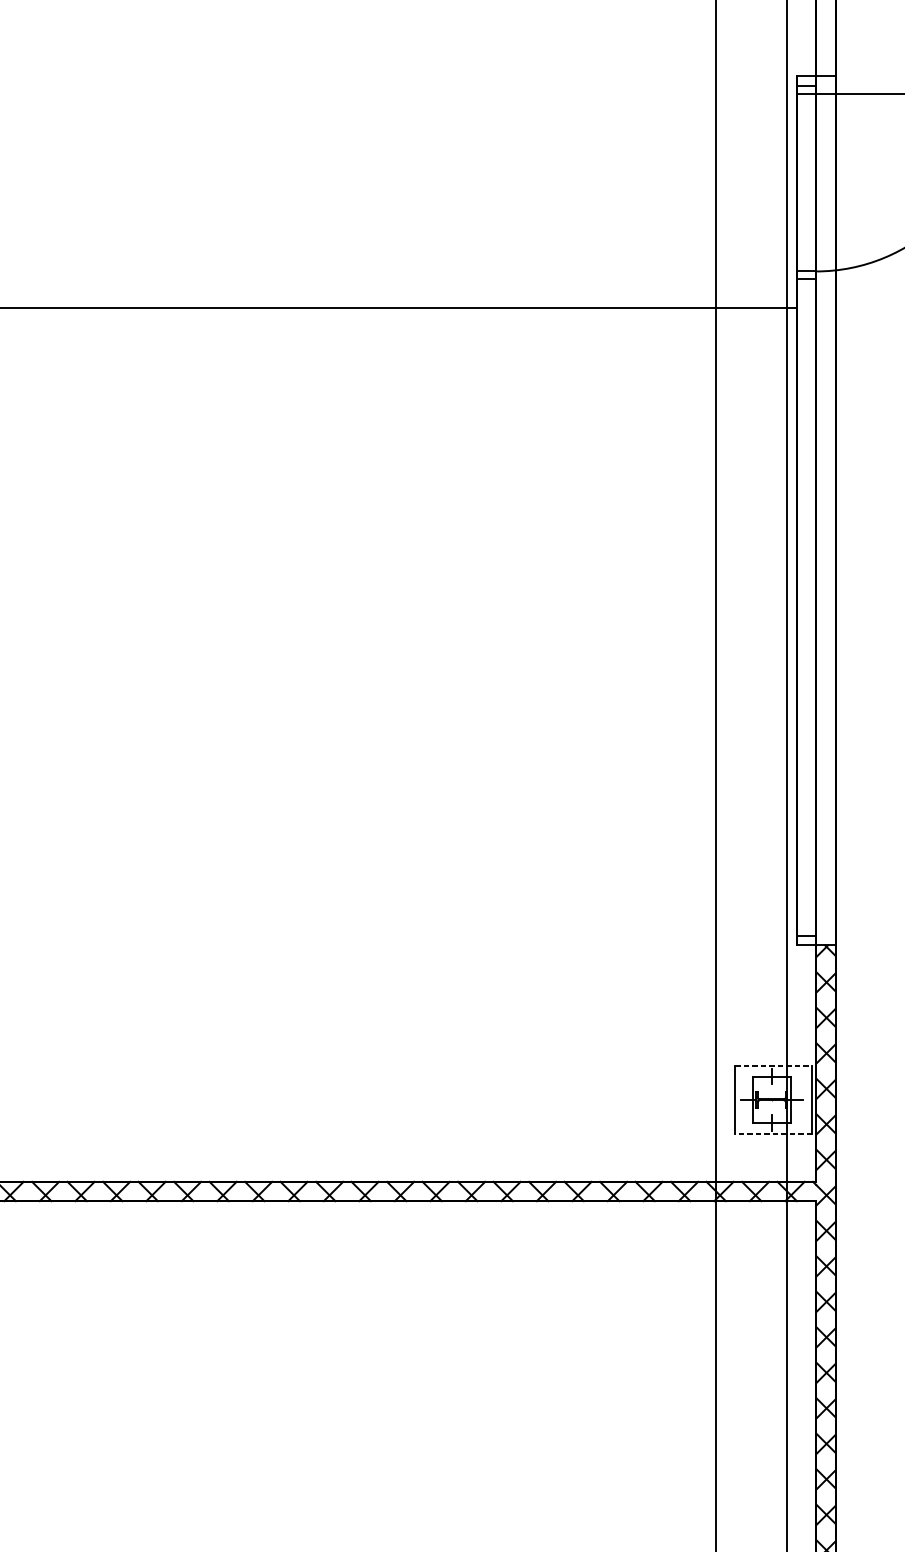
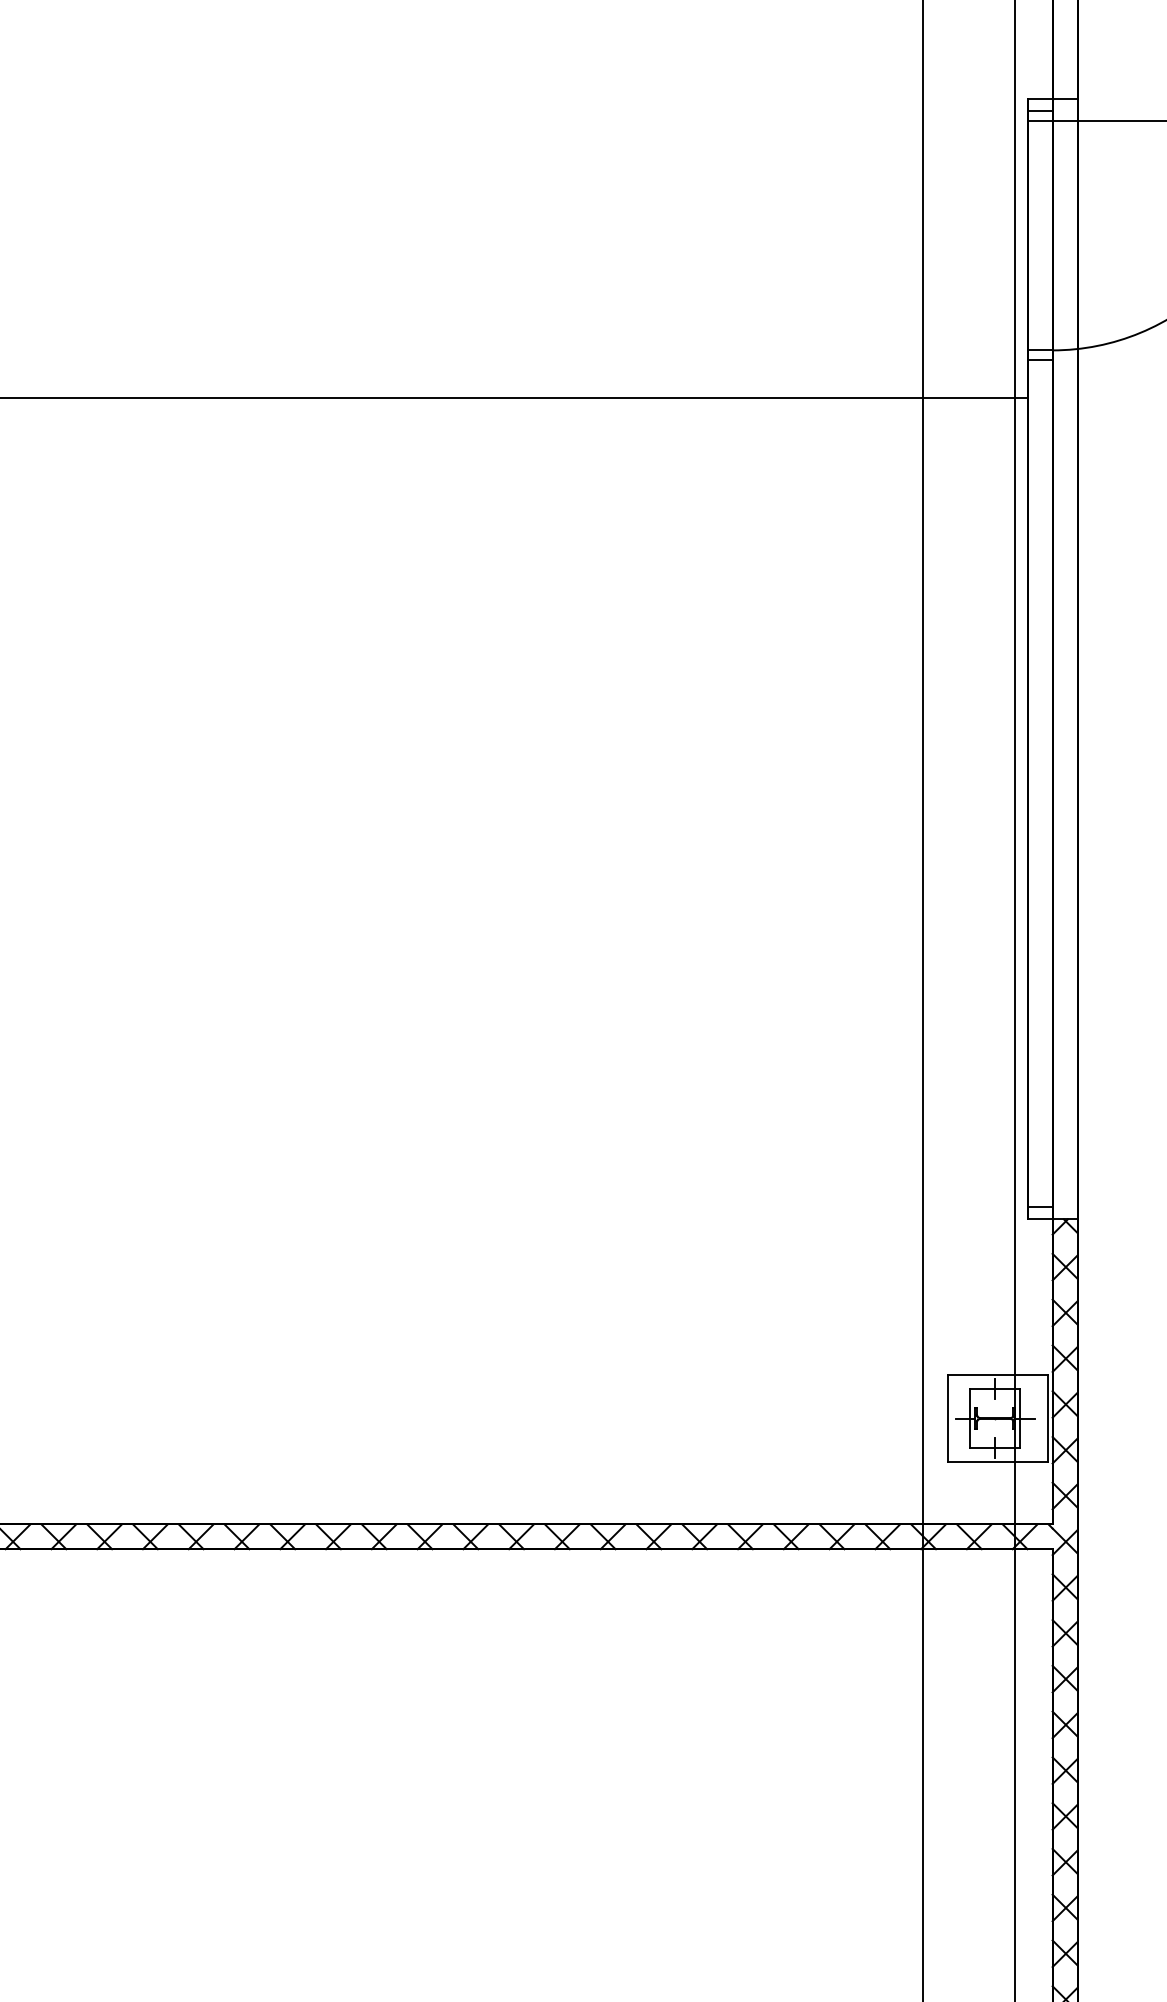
line: (773, 1065) -> (997, 1374), dashed -> solid
line: (773, 1133) -> (997, 1462), dashed -> solid

